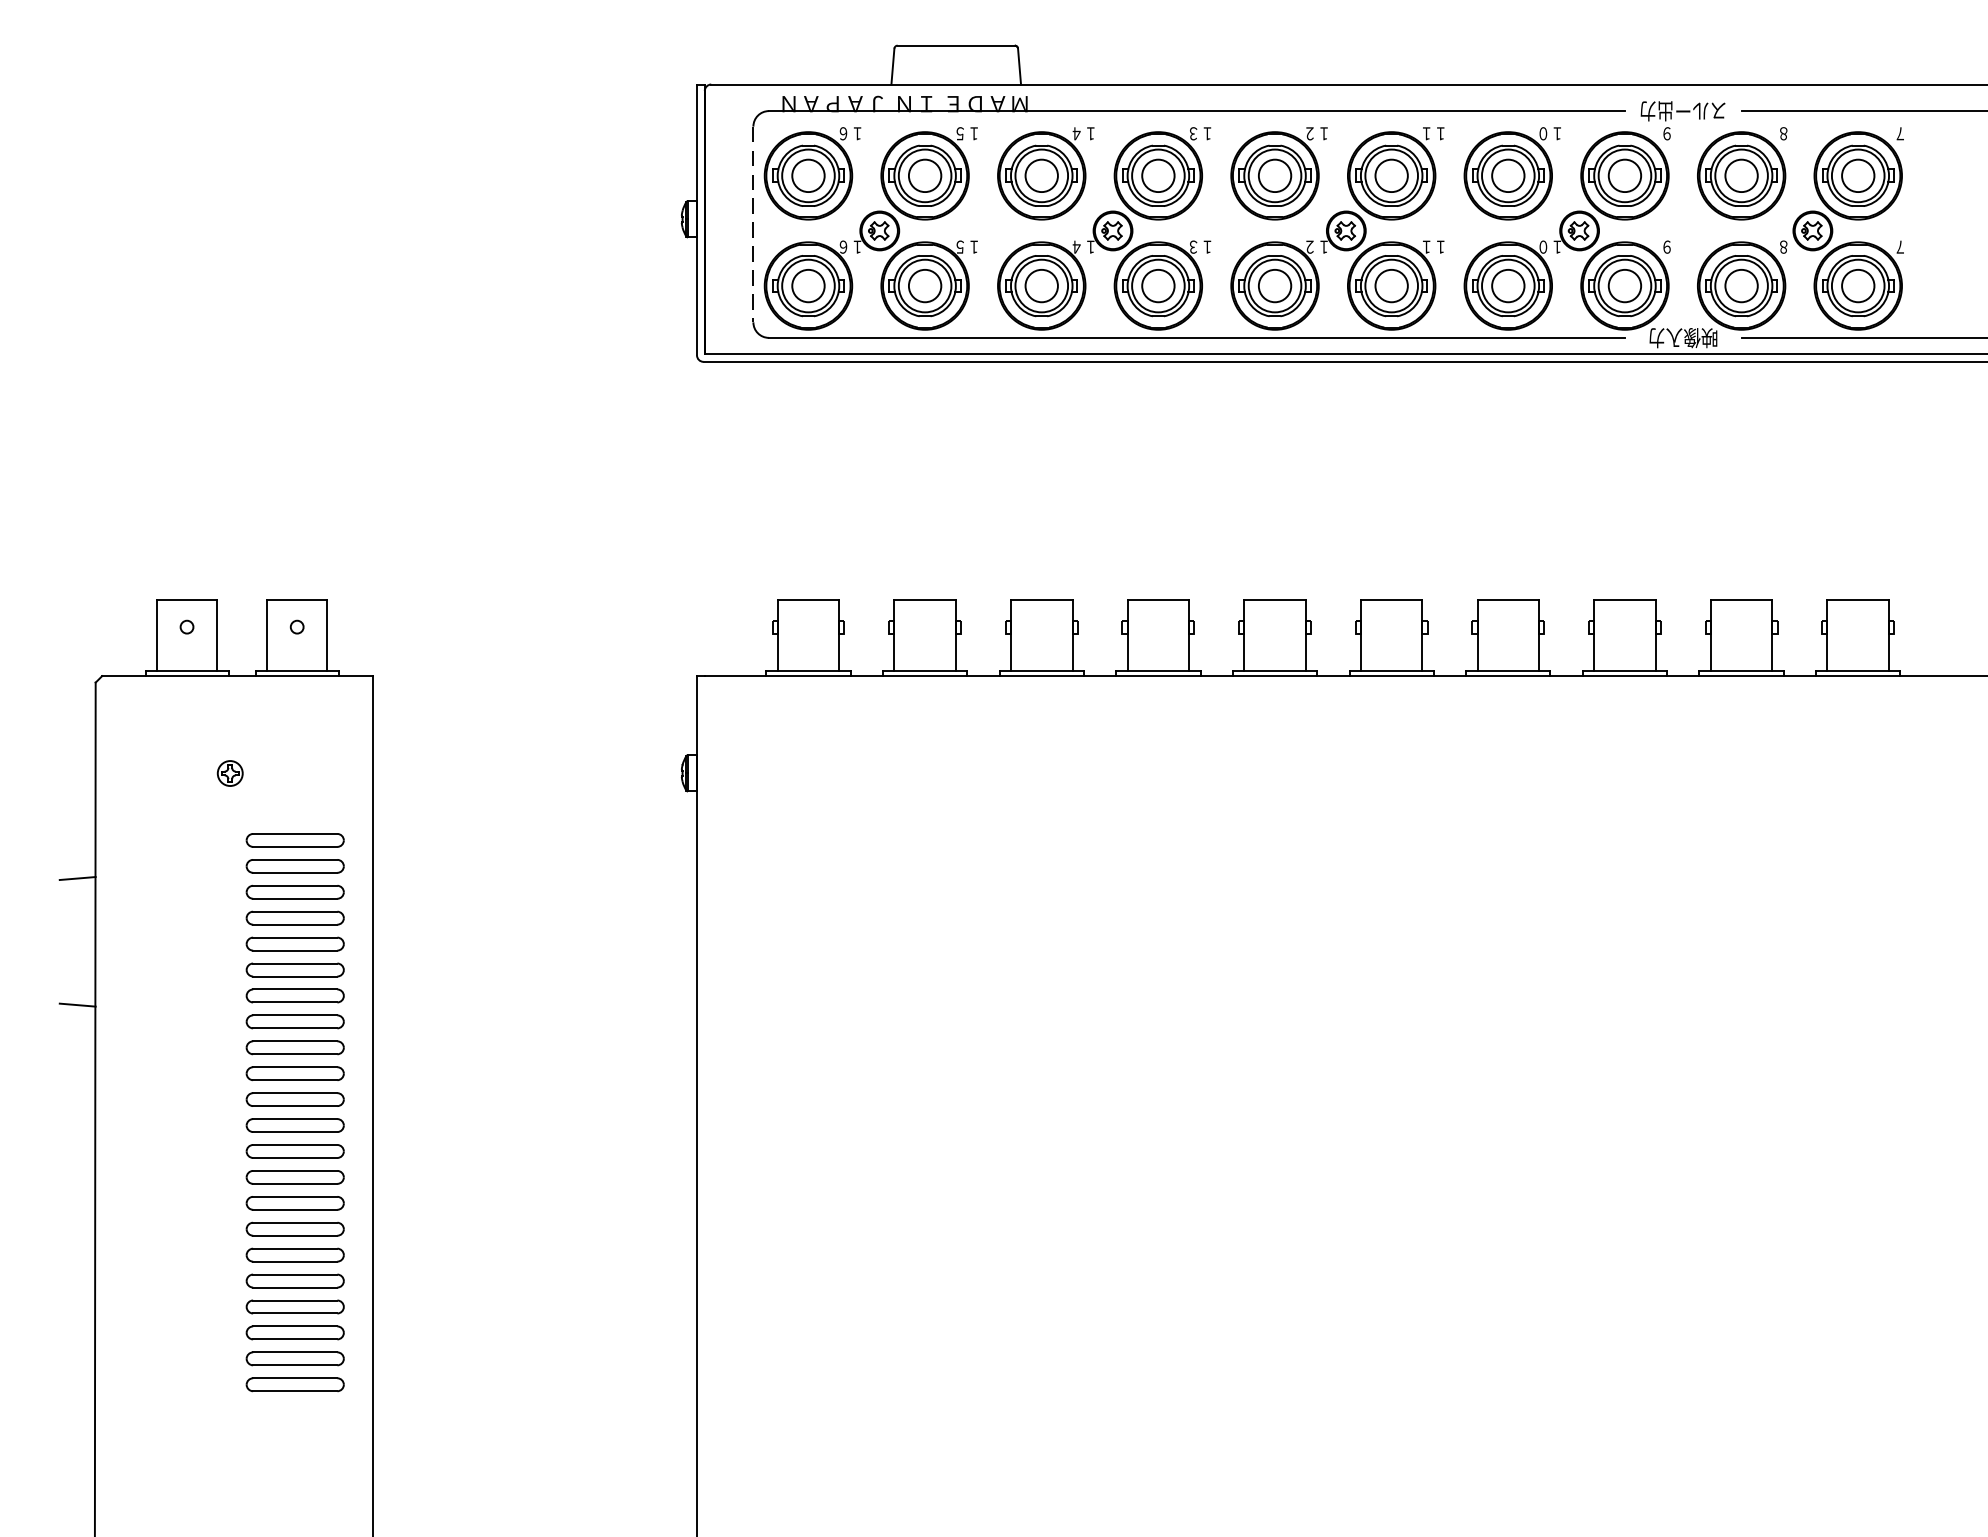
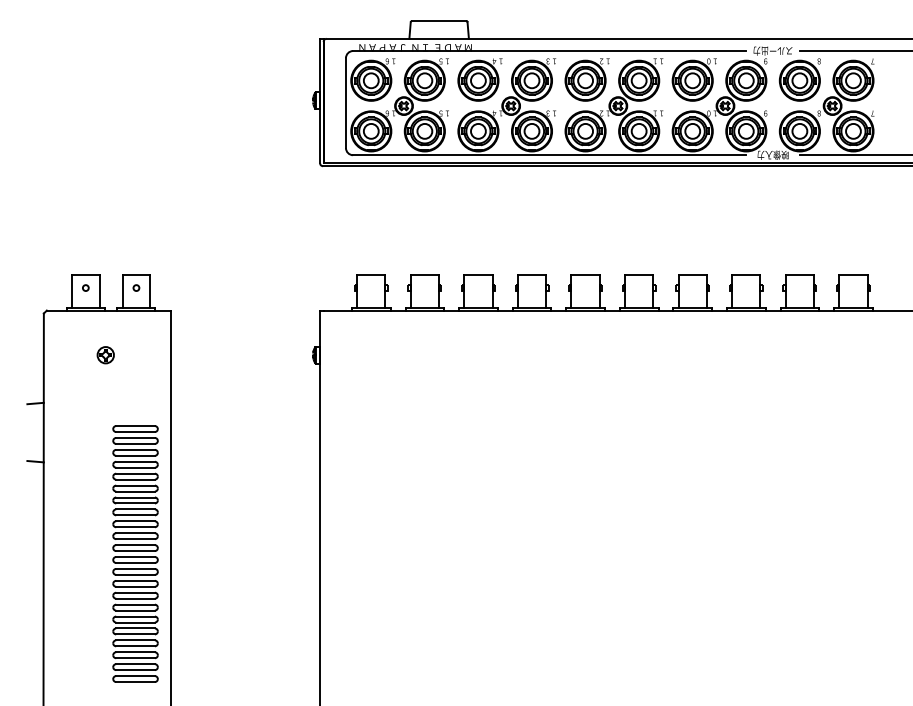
line: (752, 225) -> (345, 103), dashed -> solid
part: (229, 773) -> (105, 355), size x1.43
part: (295, 1111) -> (135, 553), moved

